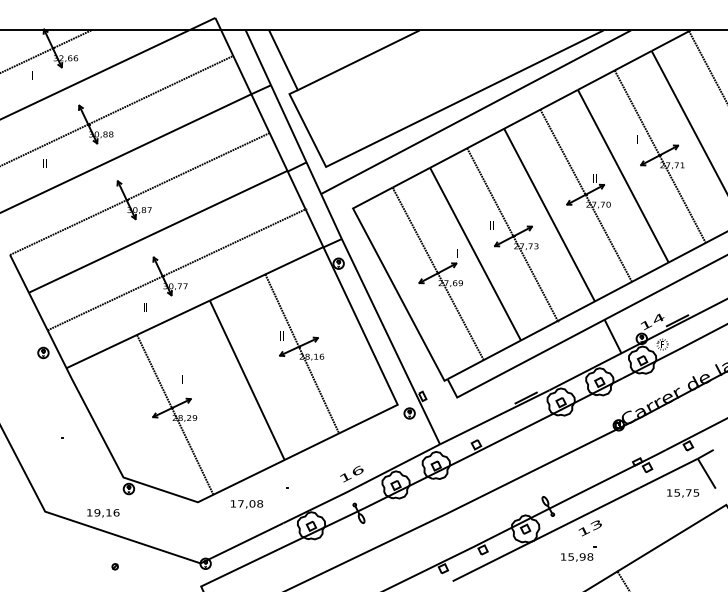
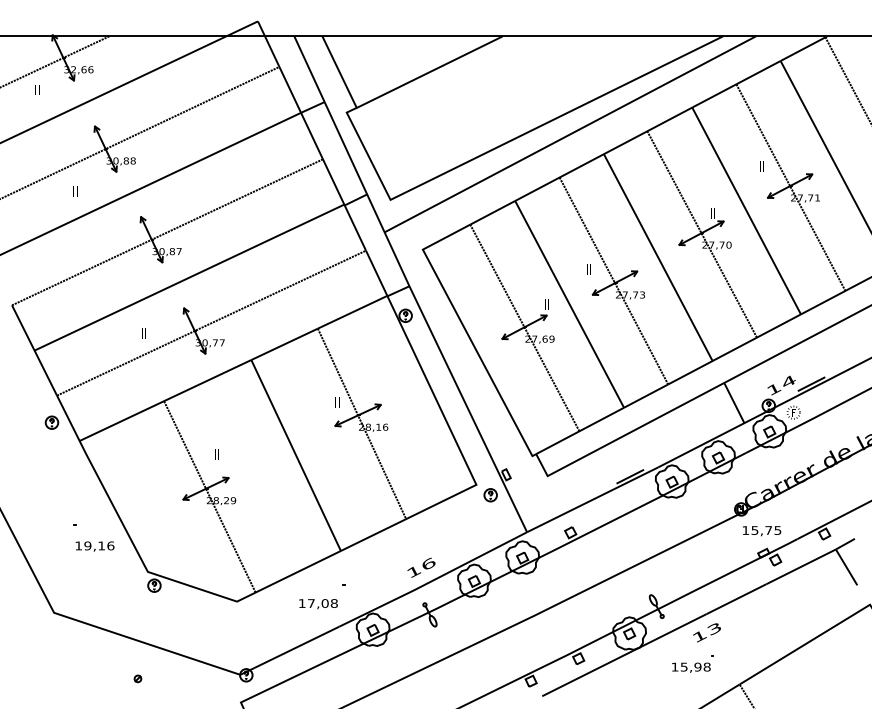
text: (44, 163) -> (74, 190), moved
text: (145, 307) -> (144, 333), moved
text: (683, 493) -> (762, 531), moved
text: (247, 504) -> (319, 604), moved
text: (103, 513) -> (95, 546), moved

